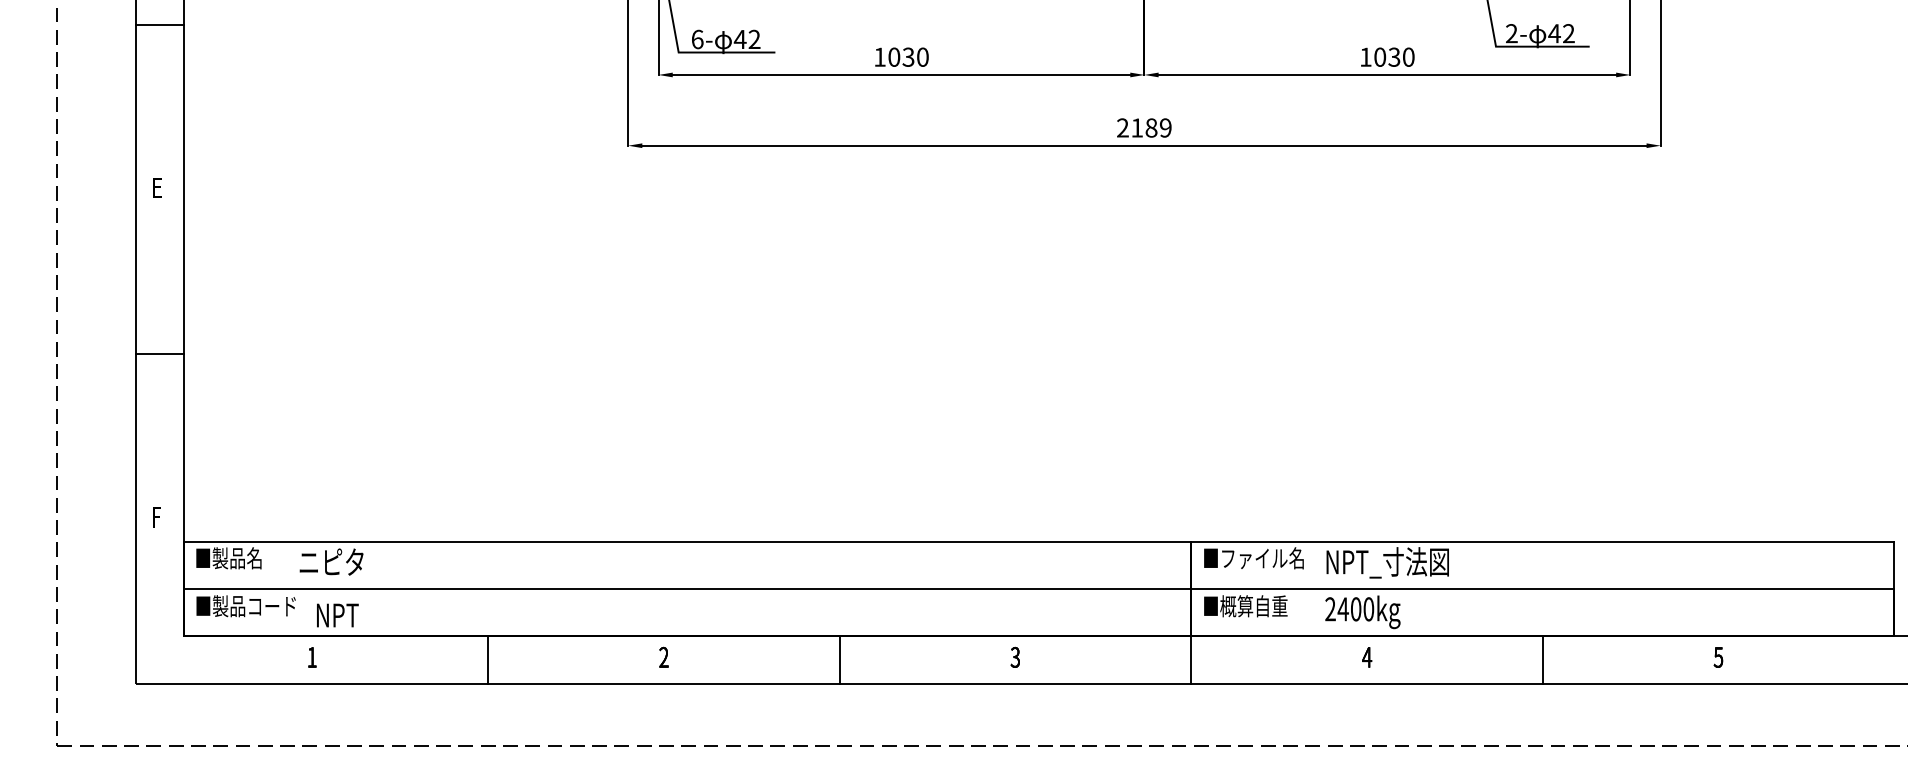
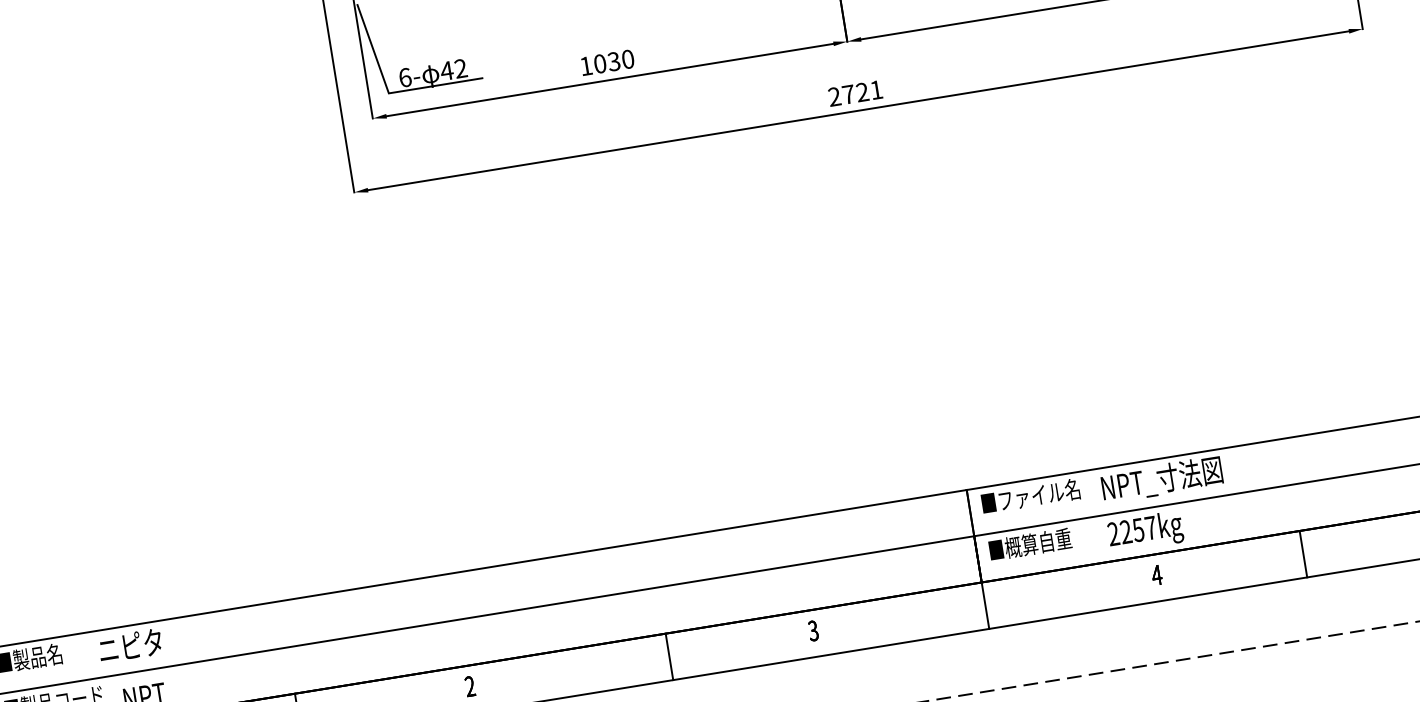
text: (1151, 127) -> (862, 91), 2189 -> 2721
text: (1355, 609) -> (1137, 530), 2400kg -> 2257kg
line: (839, 659) -> (669, 656), moved
line: (1542, 659) -> (1303, 553), moved

